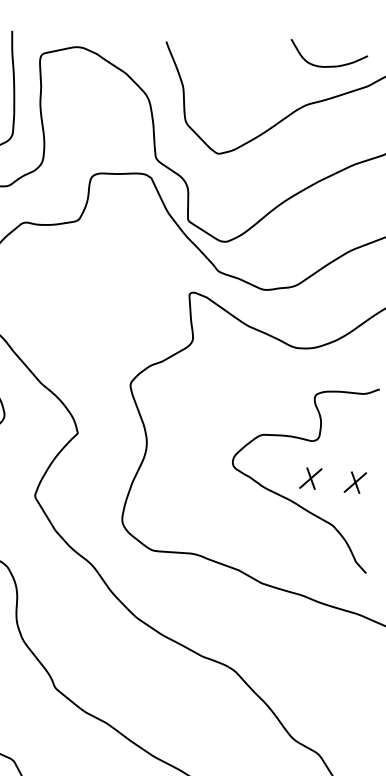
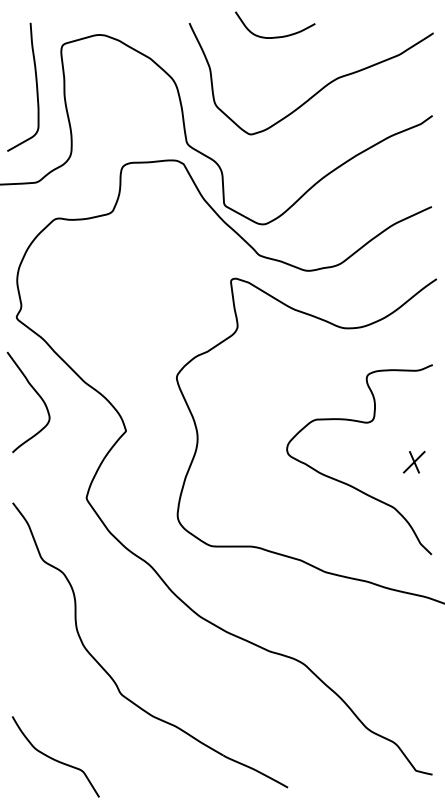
curve: (328, 65) -> (275, 36), moved
part: (311, 477) -> (368, 460), removed

